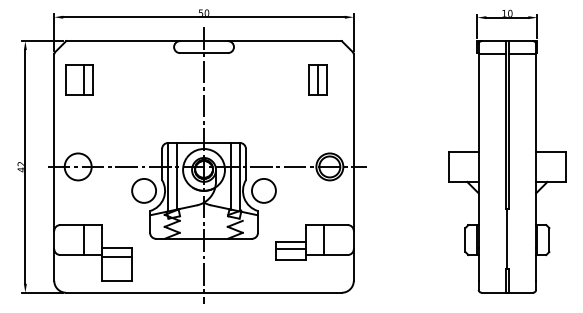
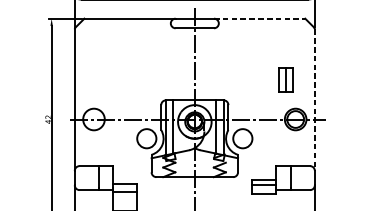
line: (284, 41) -> (259, 18), solid -> dashed
part: (79, 79) -> (95, 49), removed
part: (317, 79) -> (285, 79), moved
line: (353, 143) -> (314, 100), solid -> dashed

